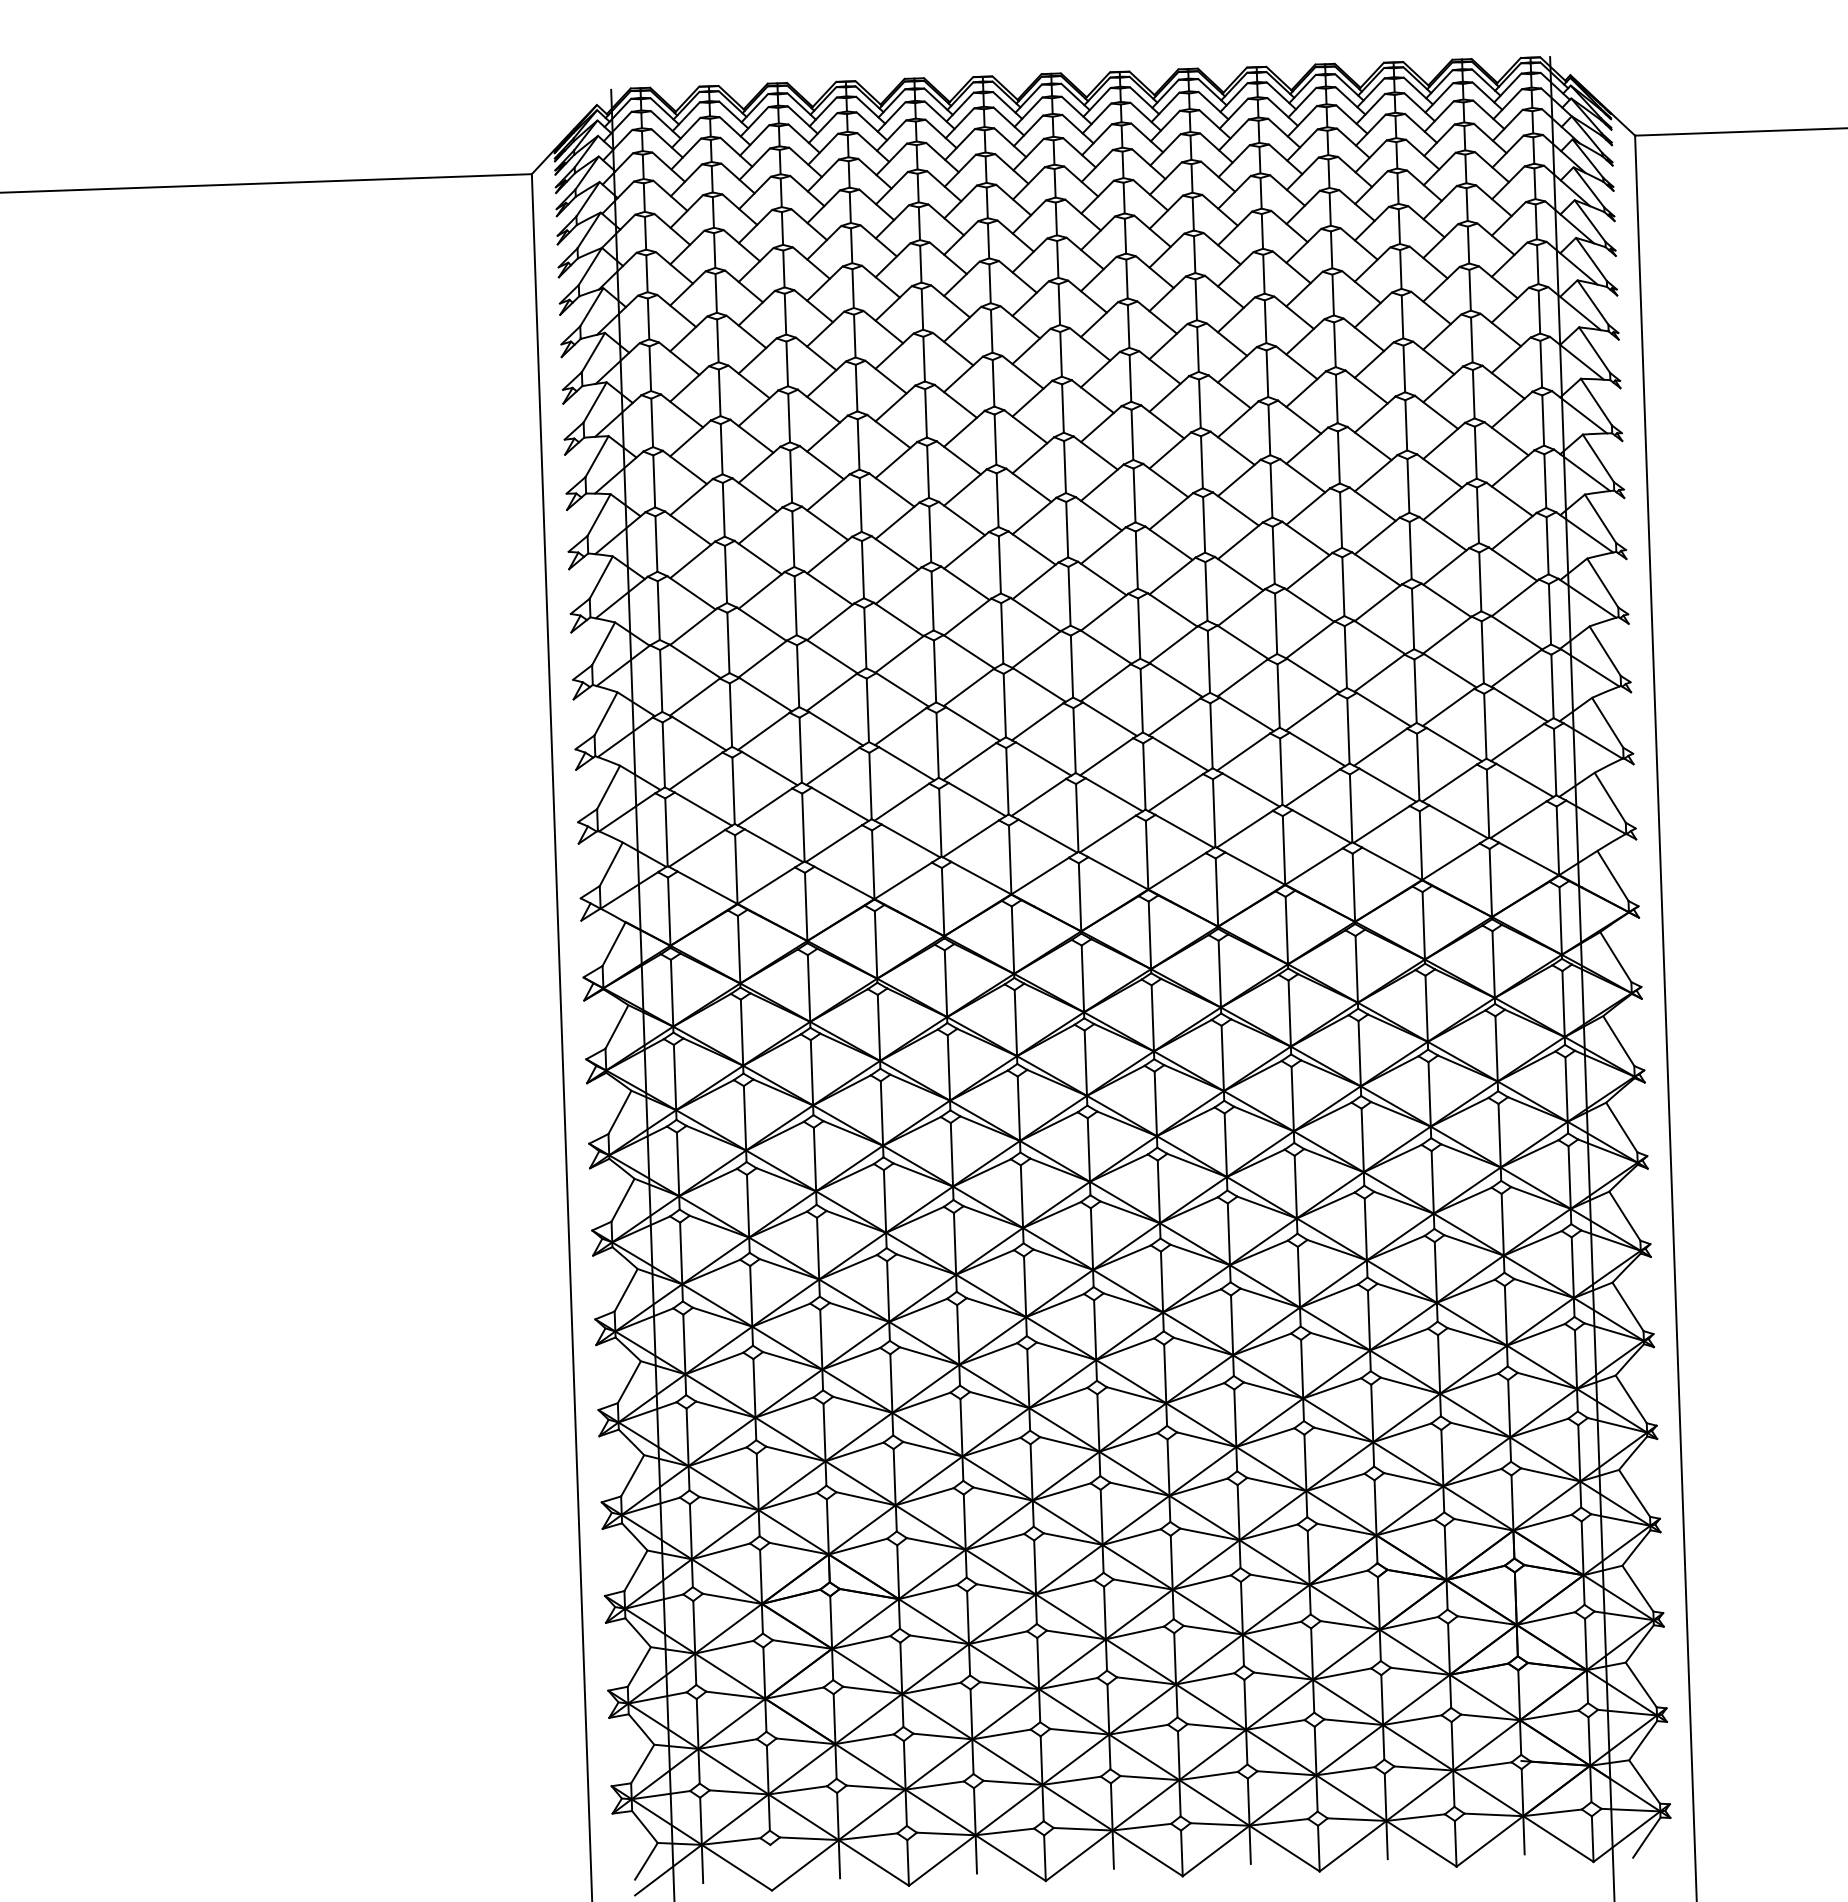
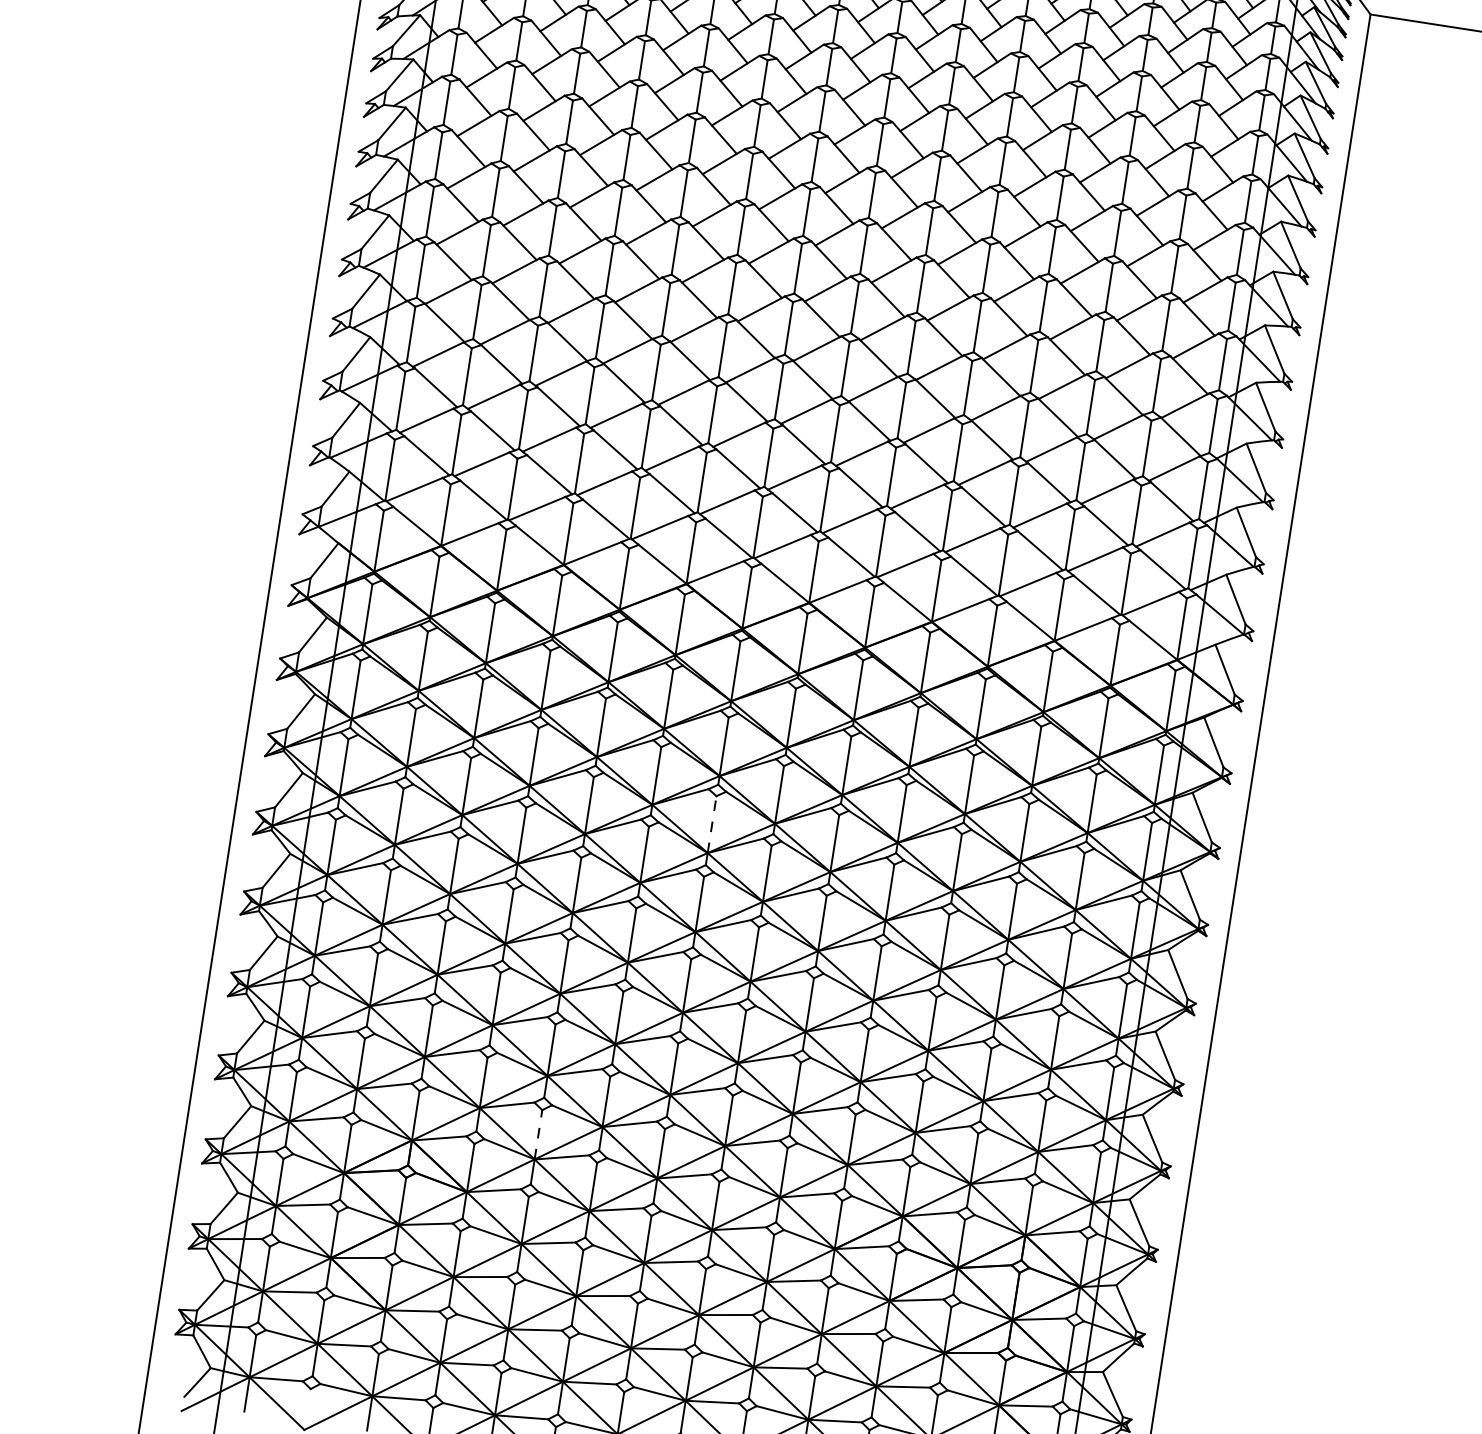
line: (1088, 1150) -> (711, 824), solid -> dashed
line: (964, 1522) -> (538, 1135), solid -> dashed

